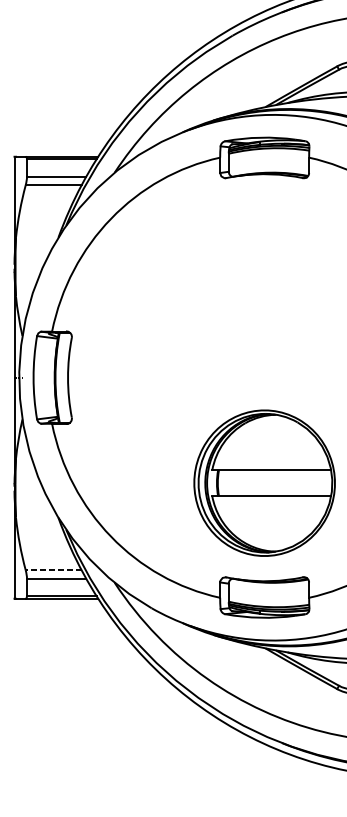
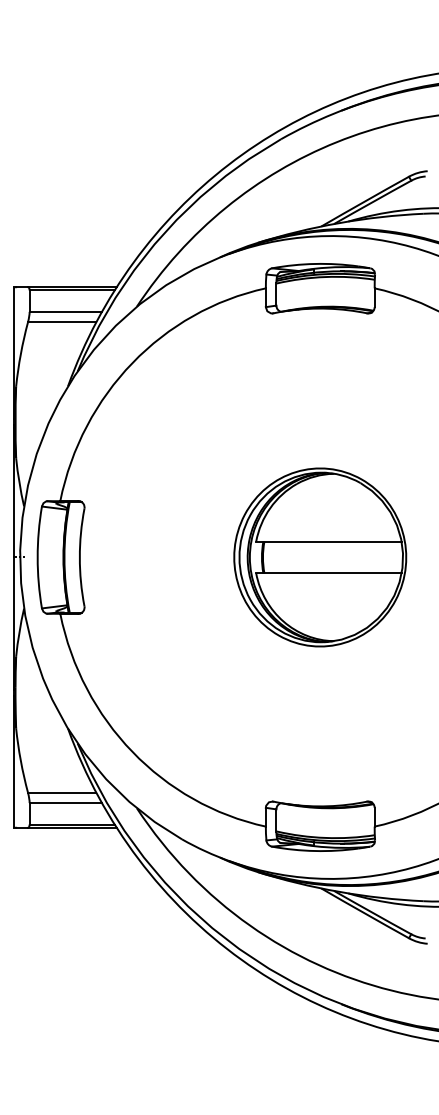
part: (264, 483) -> (320, 557), moved
line: (53, 569) -> (61, 792), dashed -> solid

